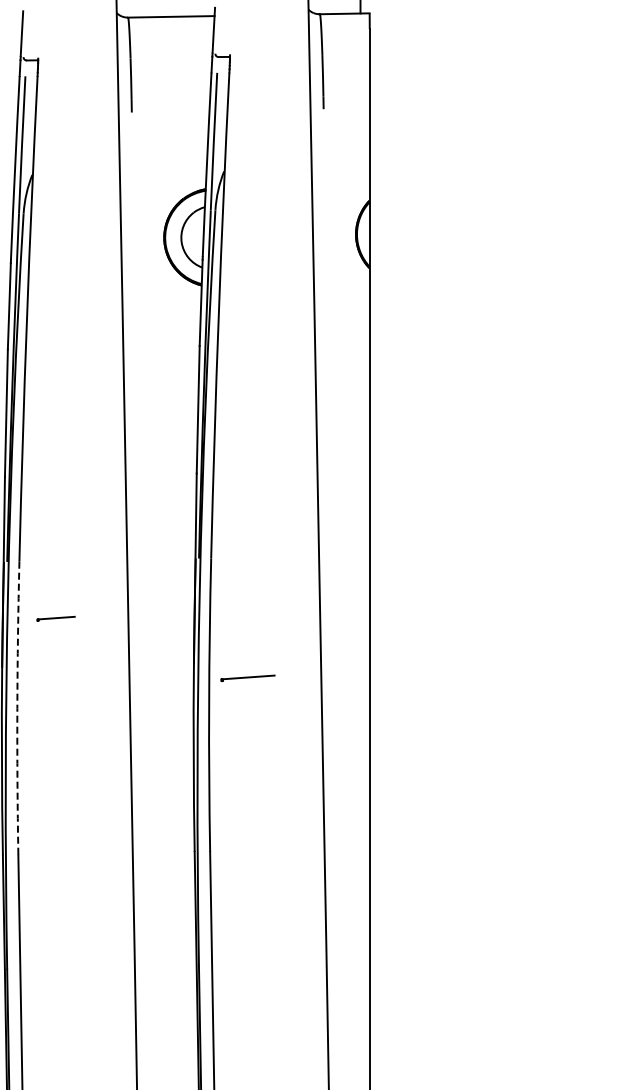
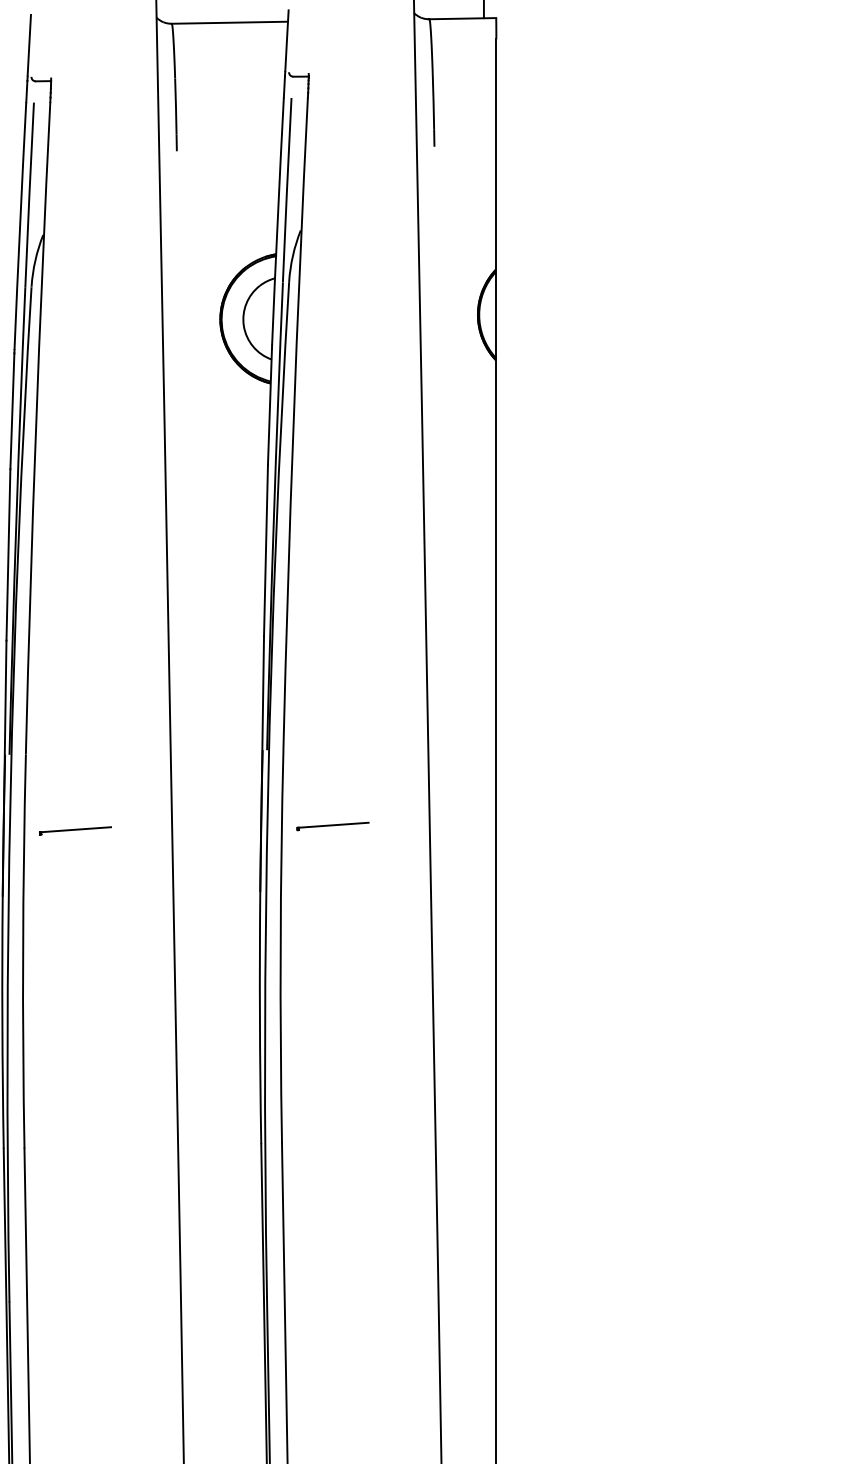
part: (55, 618) -> (74, 830), size x1.43
part: (247, 678) -> (332, 826), moved
arc: (17, 708) -> (23, 951), dashed -> solid

